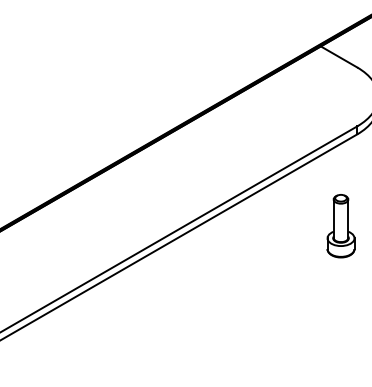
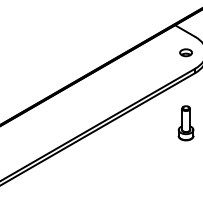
part: (339, 96) -> (185, 52), added

